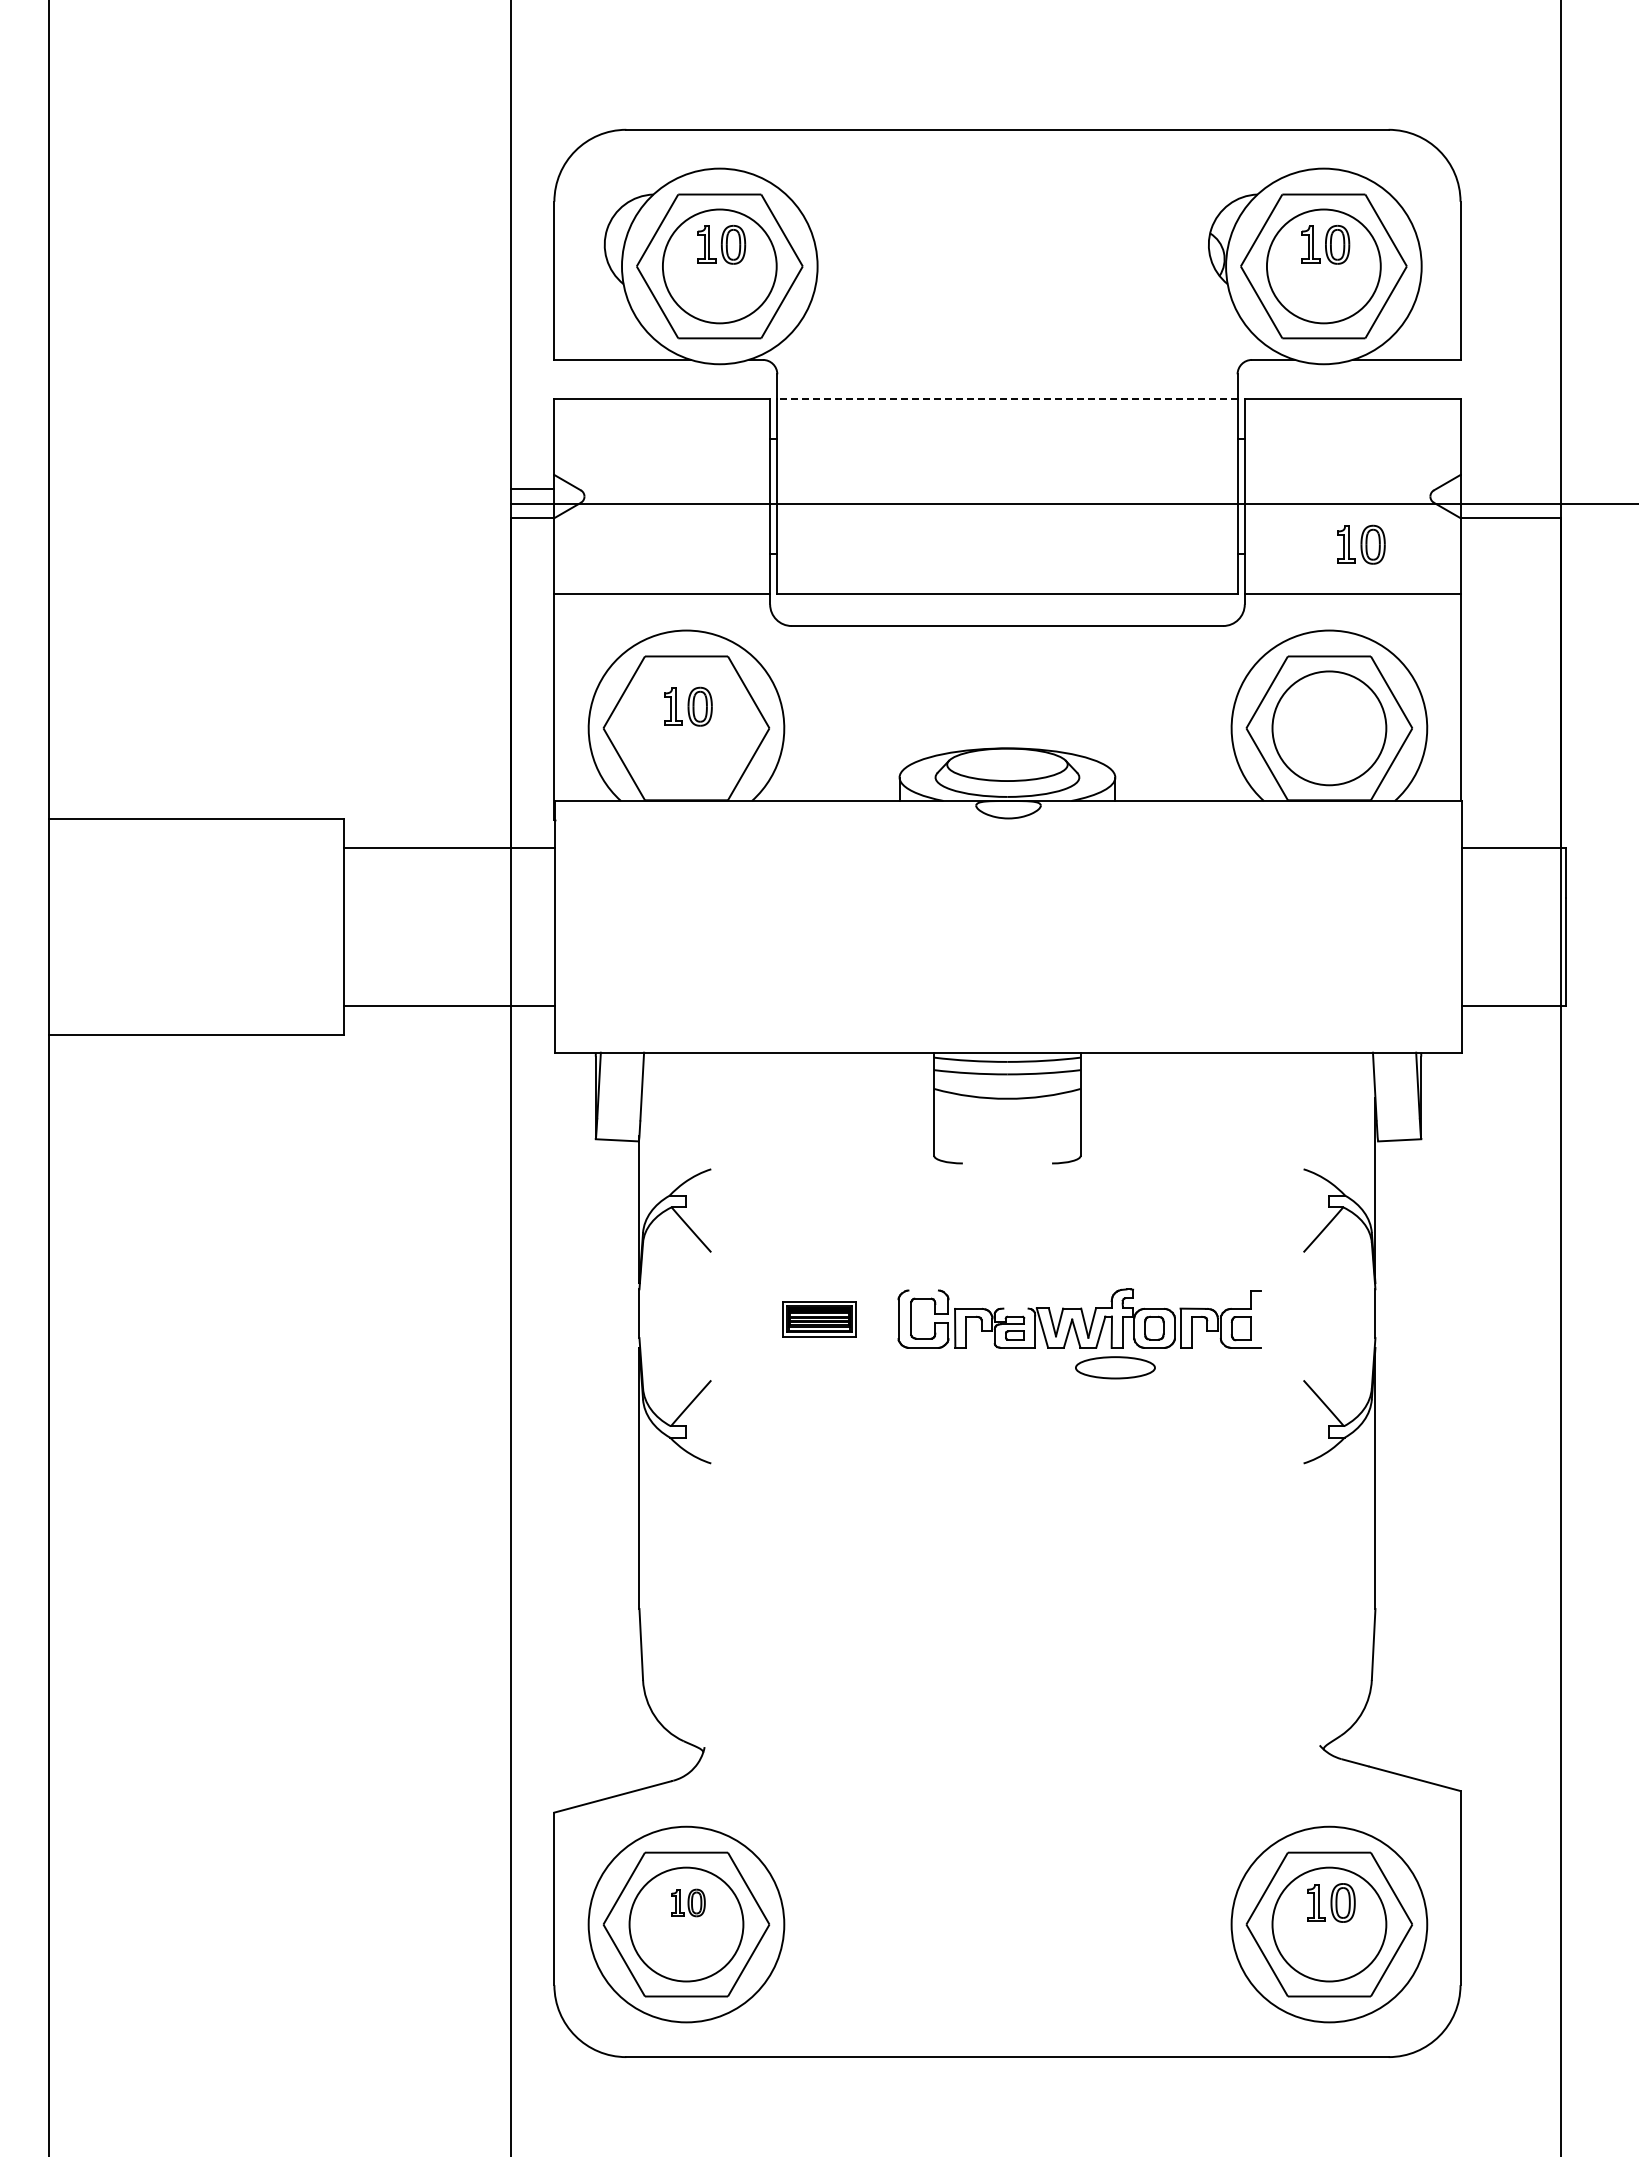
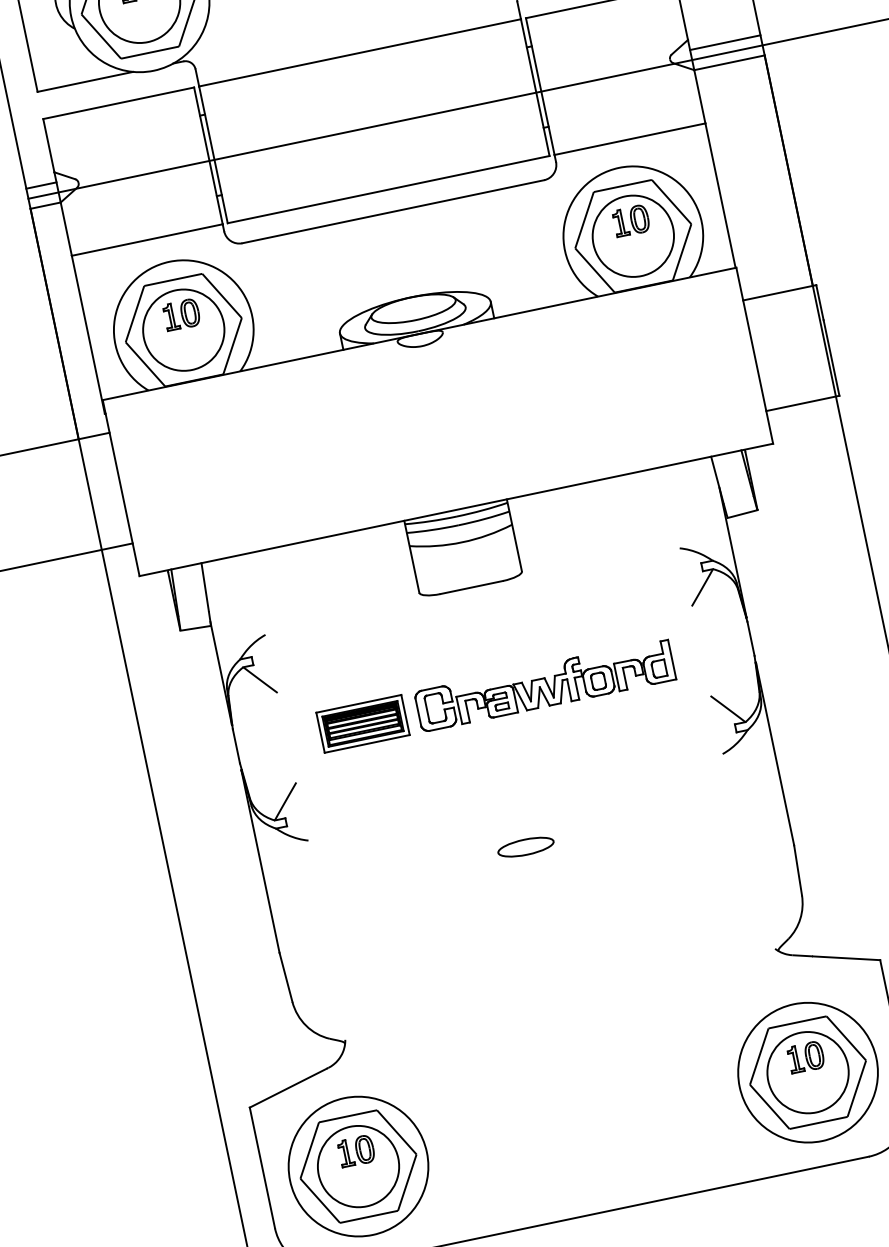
line: (1006, 398) -> (359, 52), dashed -> solid
line: (1510, 489) -> (725, 42), added
part: (1361, 544) -> (631, 220), moved
circle: (686, 728) -> (183, 330), added
line: (1007, 1163) -> (471, 587), added
line: (923, 1290) -> (431, 688), added
line: (1015, 1308) -> (498, 687), added
part: (819, 1319) -> (363, 724), size x1.67
line: (1261, 1319) -> (672, 659), added
part: (1115, 1367) -> (525, 846), moved
part: (688, 1902) -> (356, 1150), size x1.43

